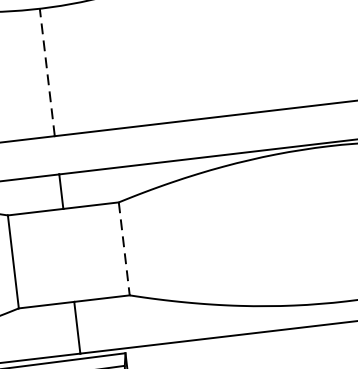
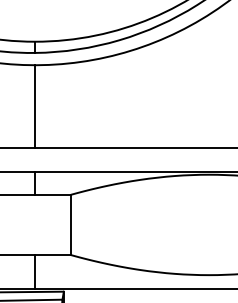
line: (46, 71) -> (34, 105), dashed -> solid
line: (123, 249) -> (70, 225), dashed -> solid

